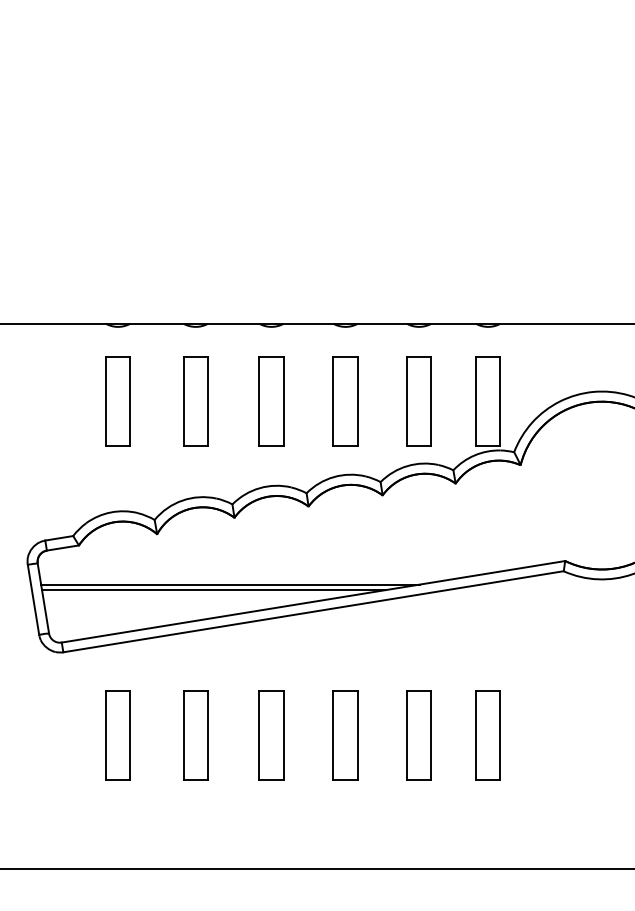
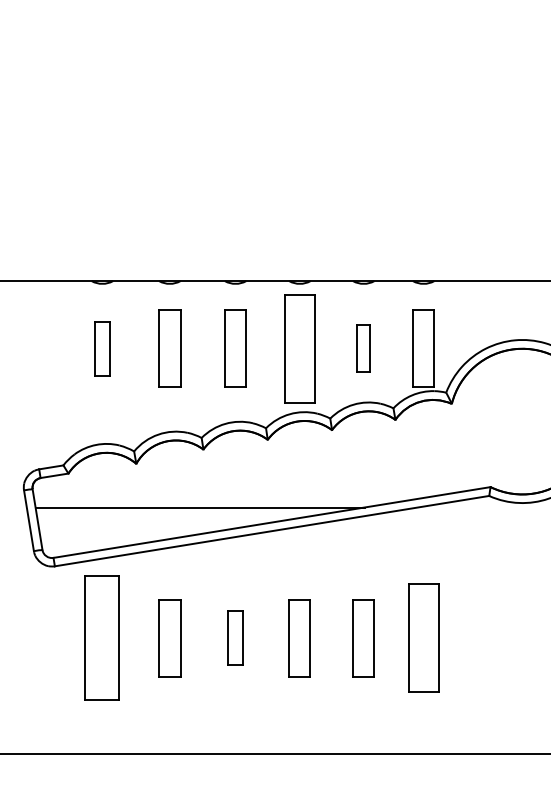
part: (118, 401) -> (102, 348), size x0.7
part: (345, 401) -> (299, 348), size x1.4
part: (418, 401) -> (363, 348), size x0.6
line: (213, 590) -> (185, 512), removed
part: (118, 735) -> (102, 638), size x1.6
part: (271, 735) -> (235, 638), size x0.7
part: (487, 735) -> (423, 638), size x1.4

